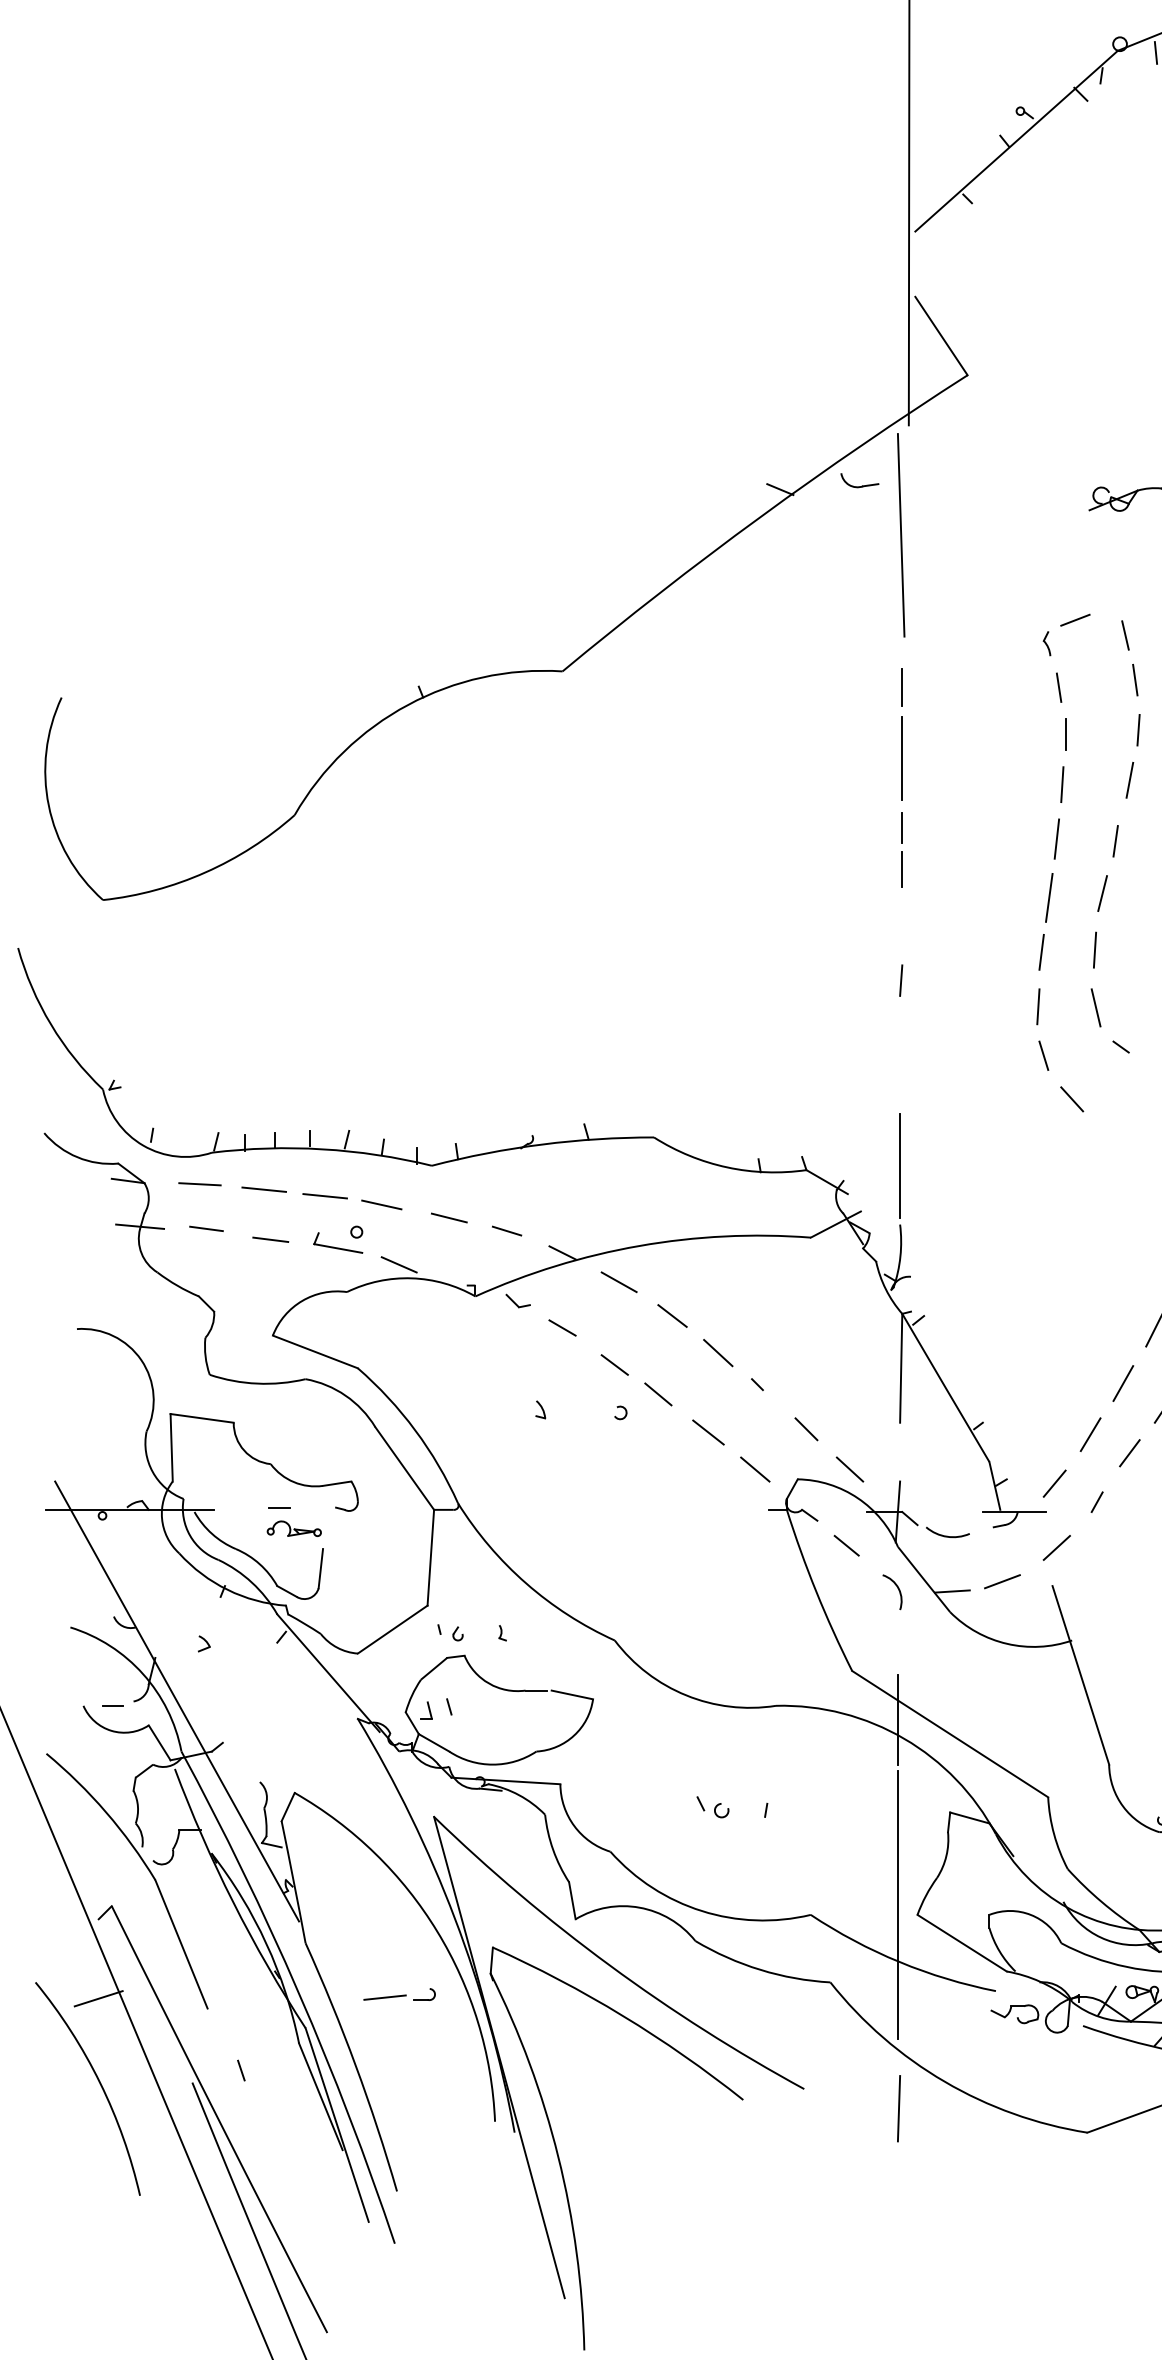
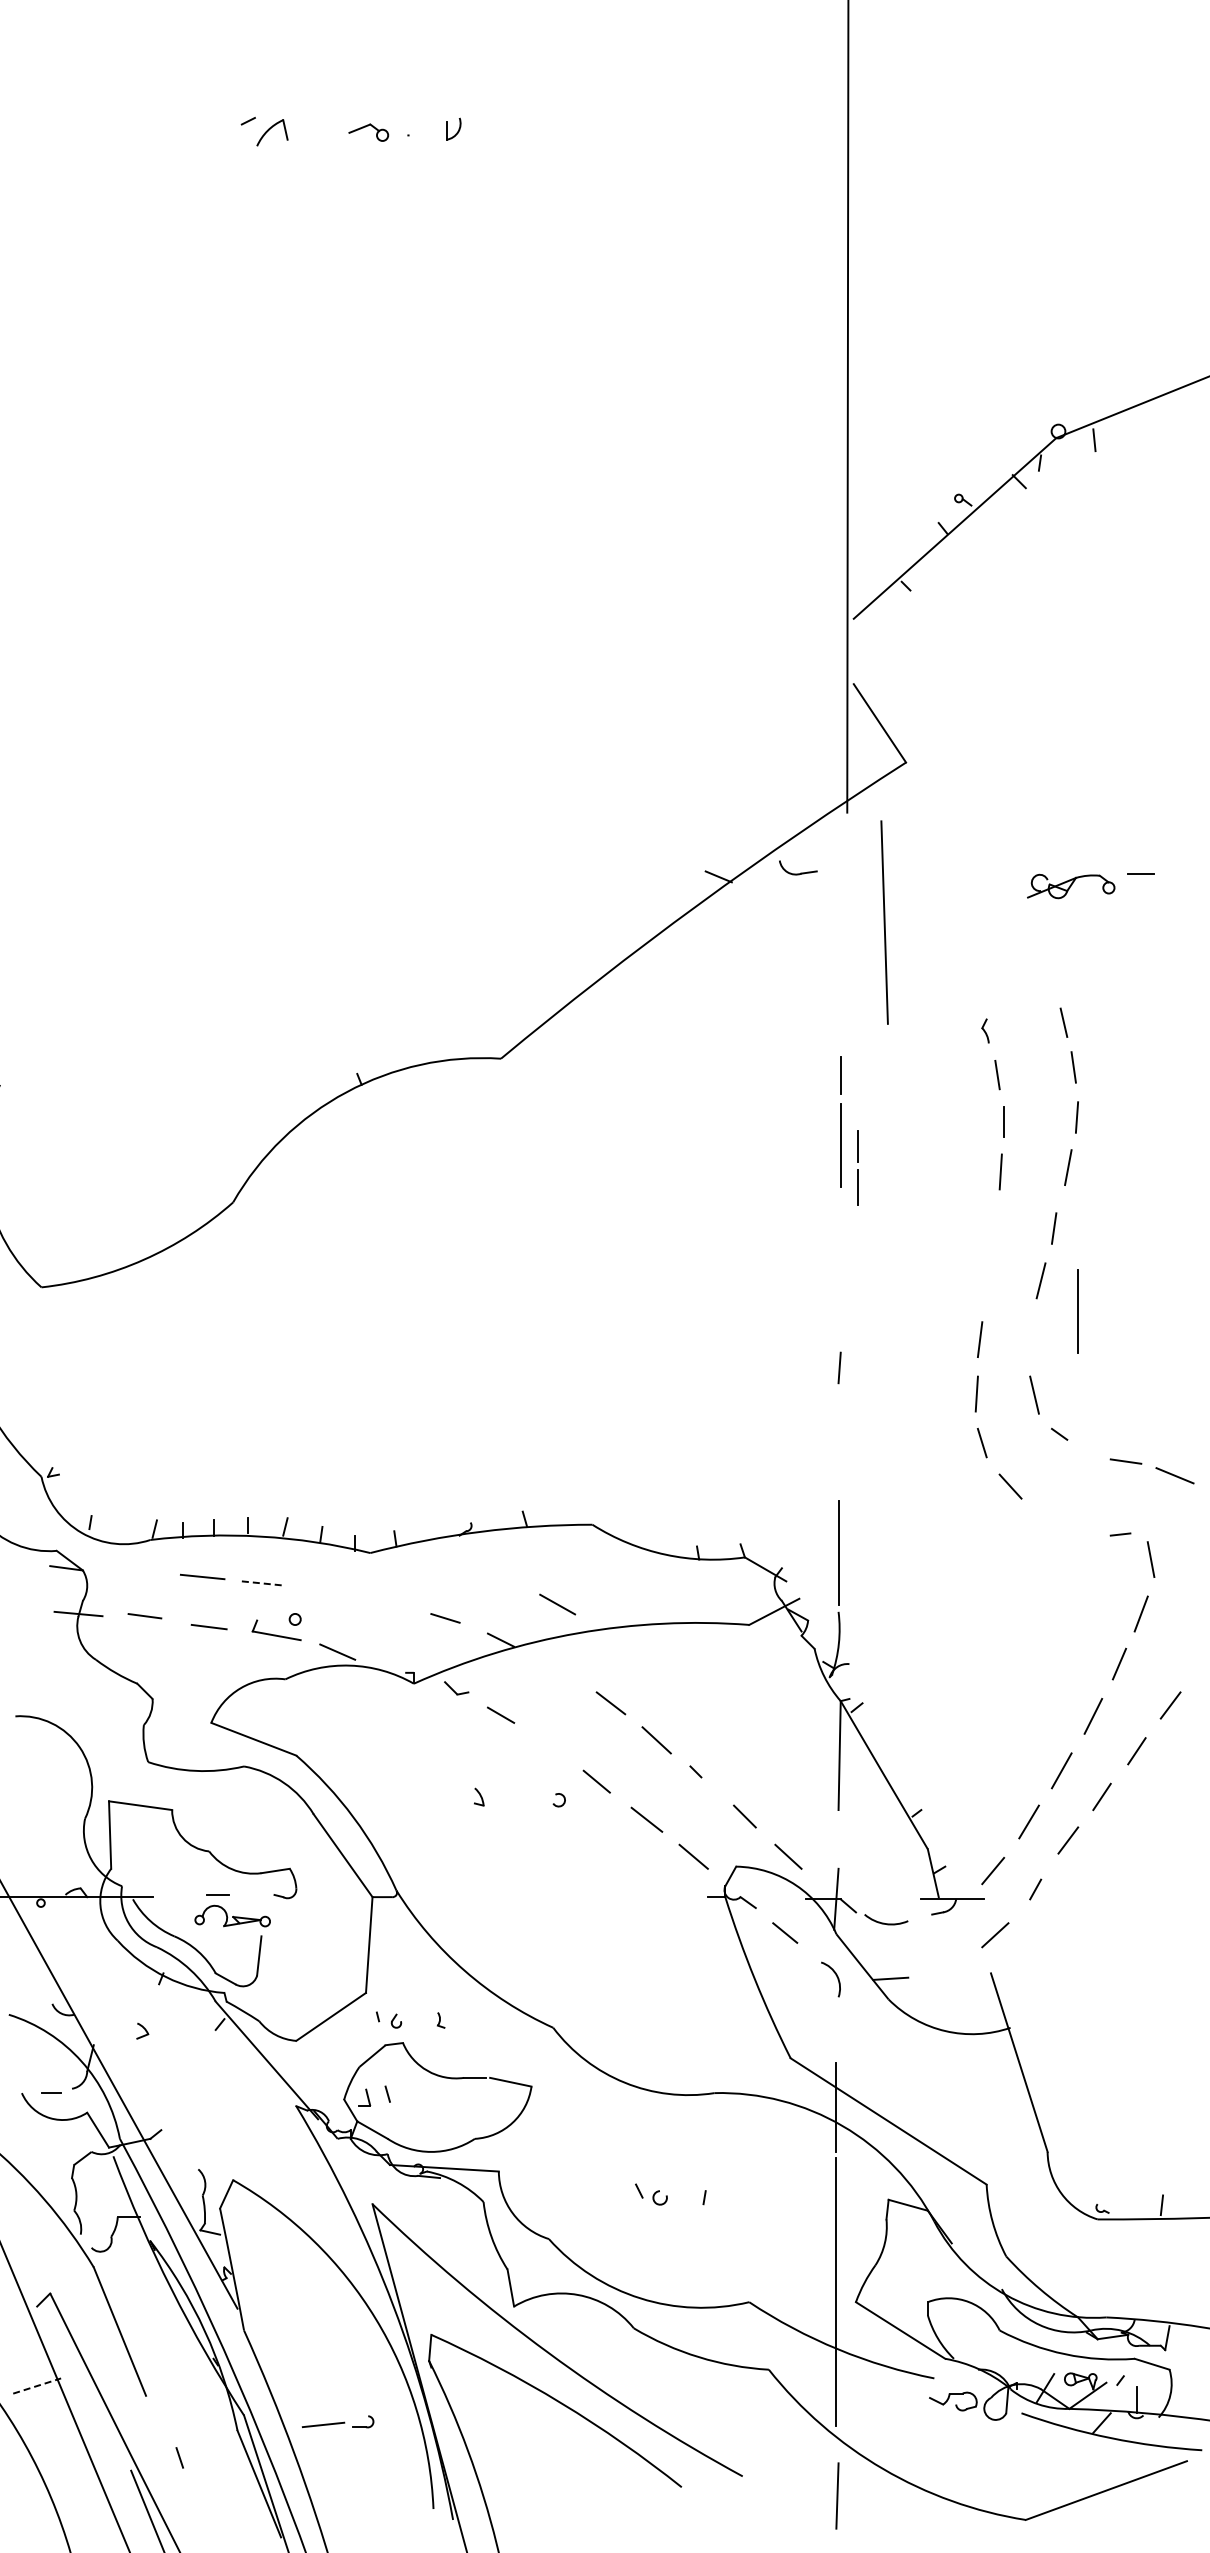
line: (901, 535) -> (884, 922), moved
line: (1075, 620) -> (1013, 1007), removed
line: (1057, 839) -> (995, 1226), removed
line: (902, 851) -> (857, 1169), moved
line: (1049, 898) -> (987, 1285), removed
line: (1139, 924) -> (1077, 1311), added
line: (1095, 950) -> (1033, 1337), removed
line: (200, 1184) -> (138, 1571), removed
line: (325, 1196) -> (263, 1583), solid -> dashed
line: (381, 1204) -> (319, 1591), removed
line: (449, 1218) -> (387, 1605), removed
line: (619, 1282) -> (557, 1604), moved
line: (615, 1365) -> (553, 1752), removed
part: (294, 1528) -> (232, 1915), size x1.4
line: (1002, 1581) -> (940, 1968), removed
part: (399, 1994) -> (337, 2421), moved
line: (99, 1998) -> (37, 2385), solid -> dashed

